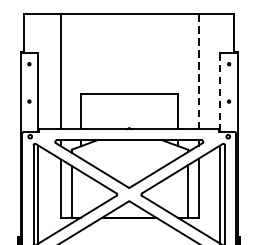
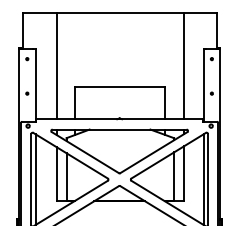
line: (198, 71) -> (183, 65), dashed -> solid
line: (220, 92) -> (203, 85), dashed -> solid

